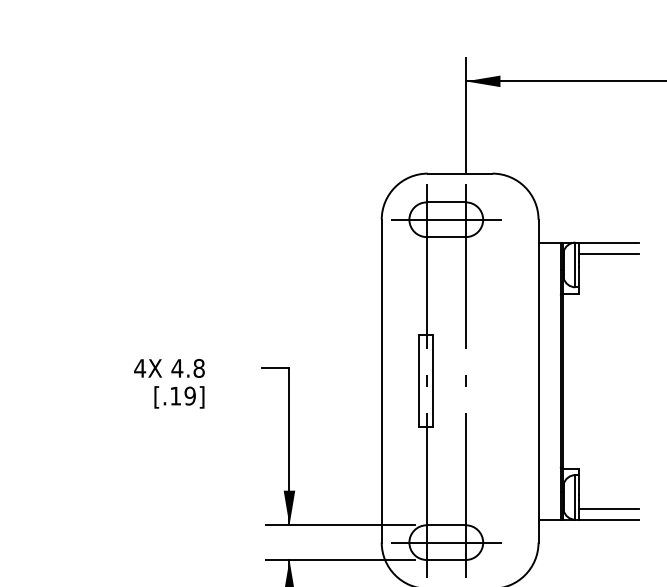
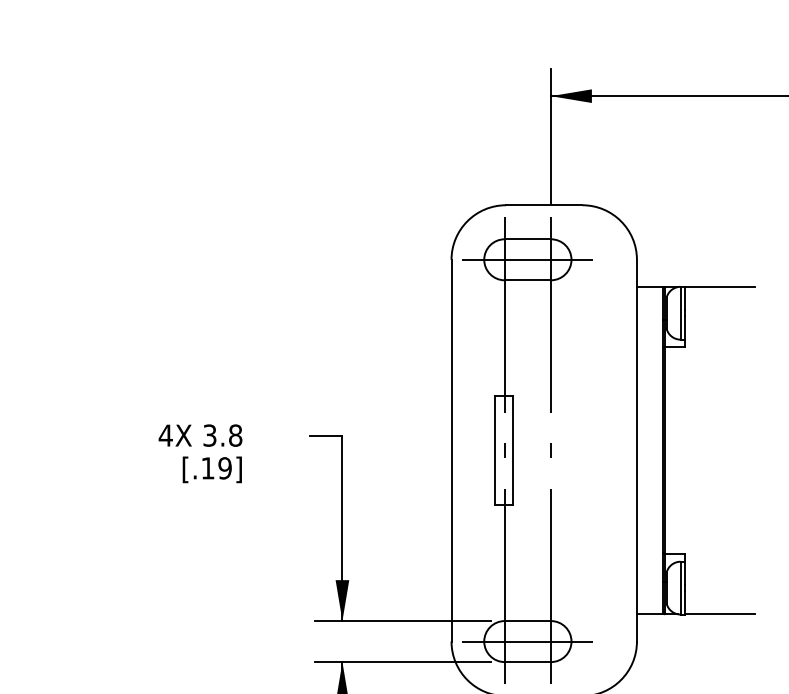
line: (608, 253) -> (719, 299), removed
text: (177, 368) -> (210, 435), 4.8 -> 3.8
line: (608, 508) -> (719, 601), removed

